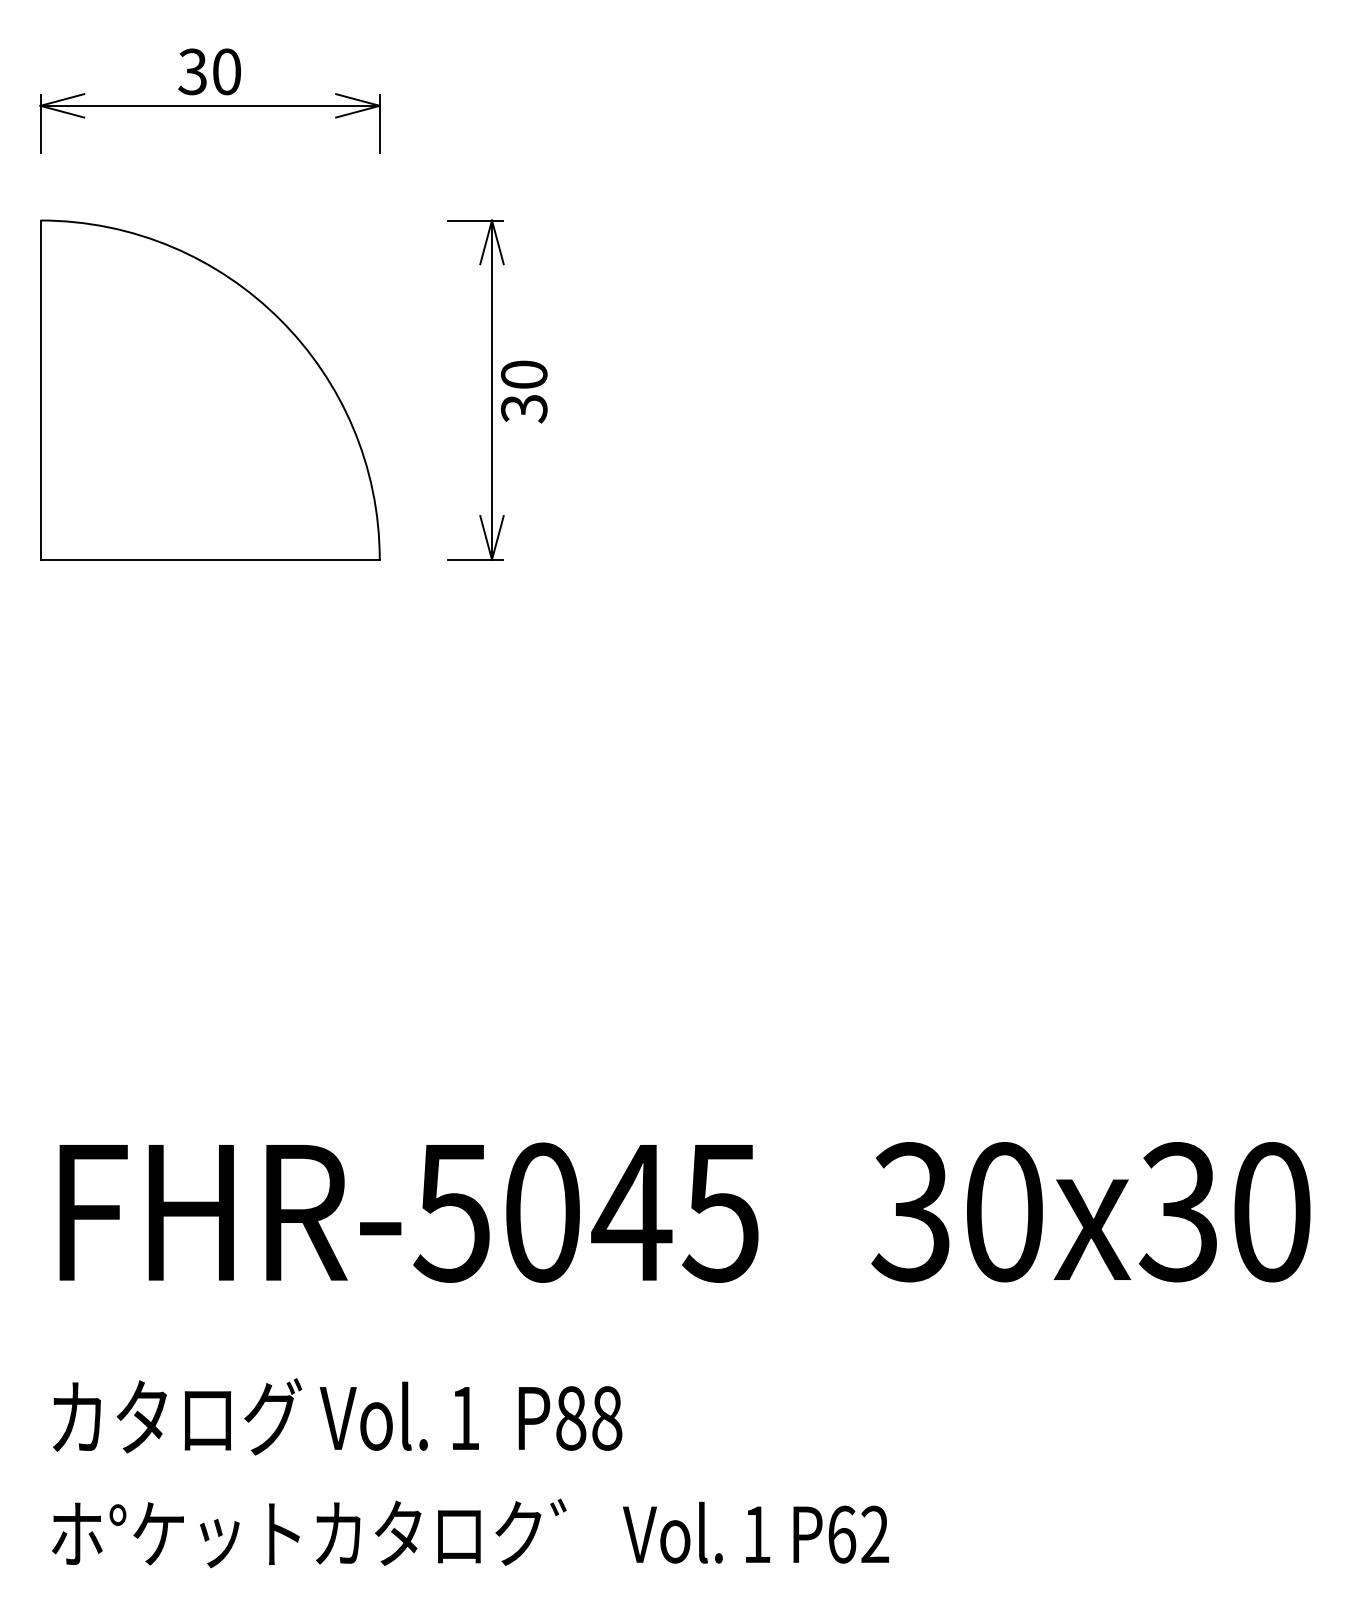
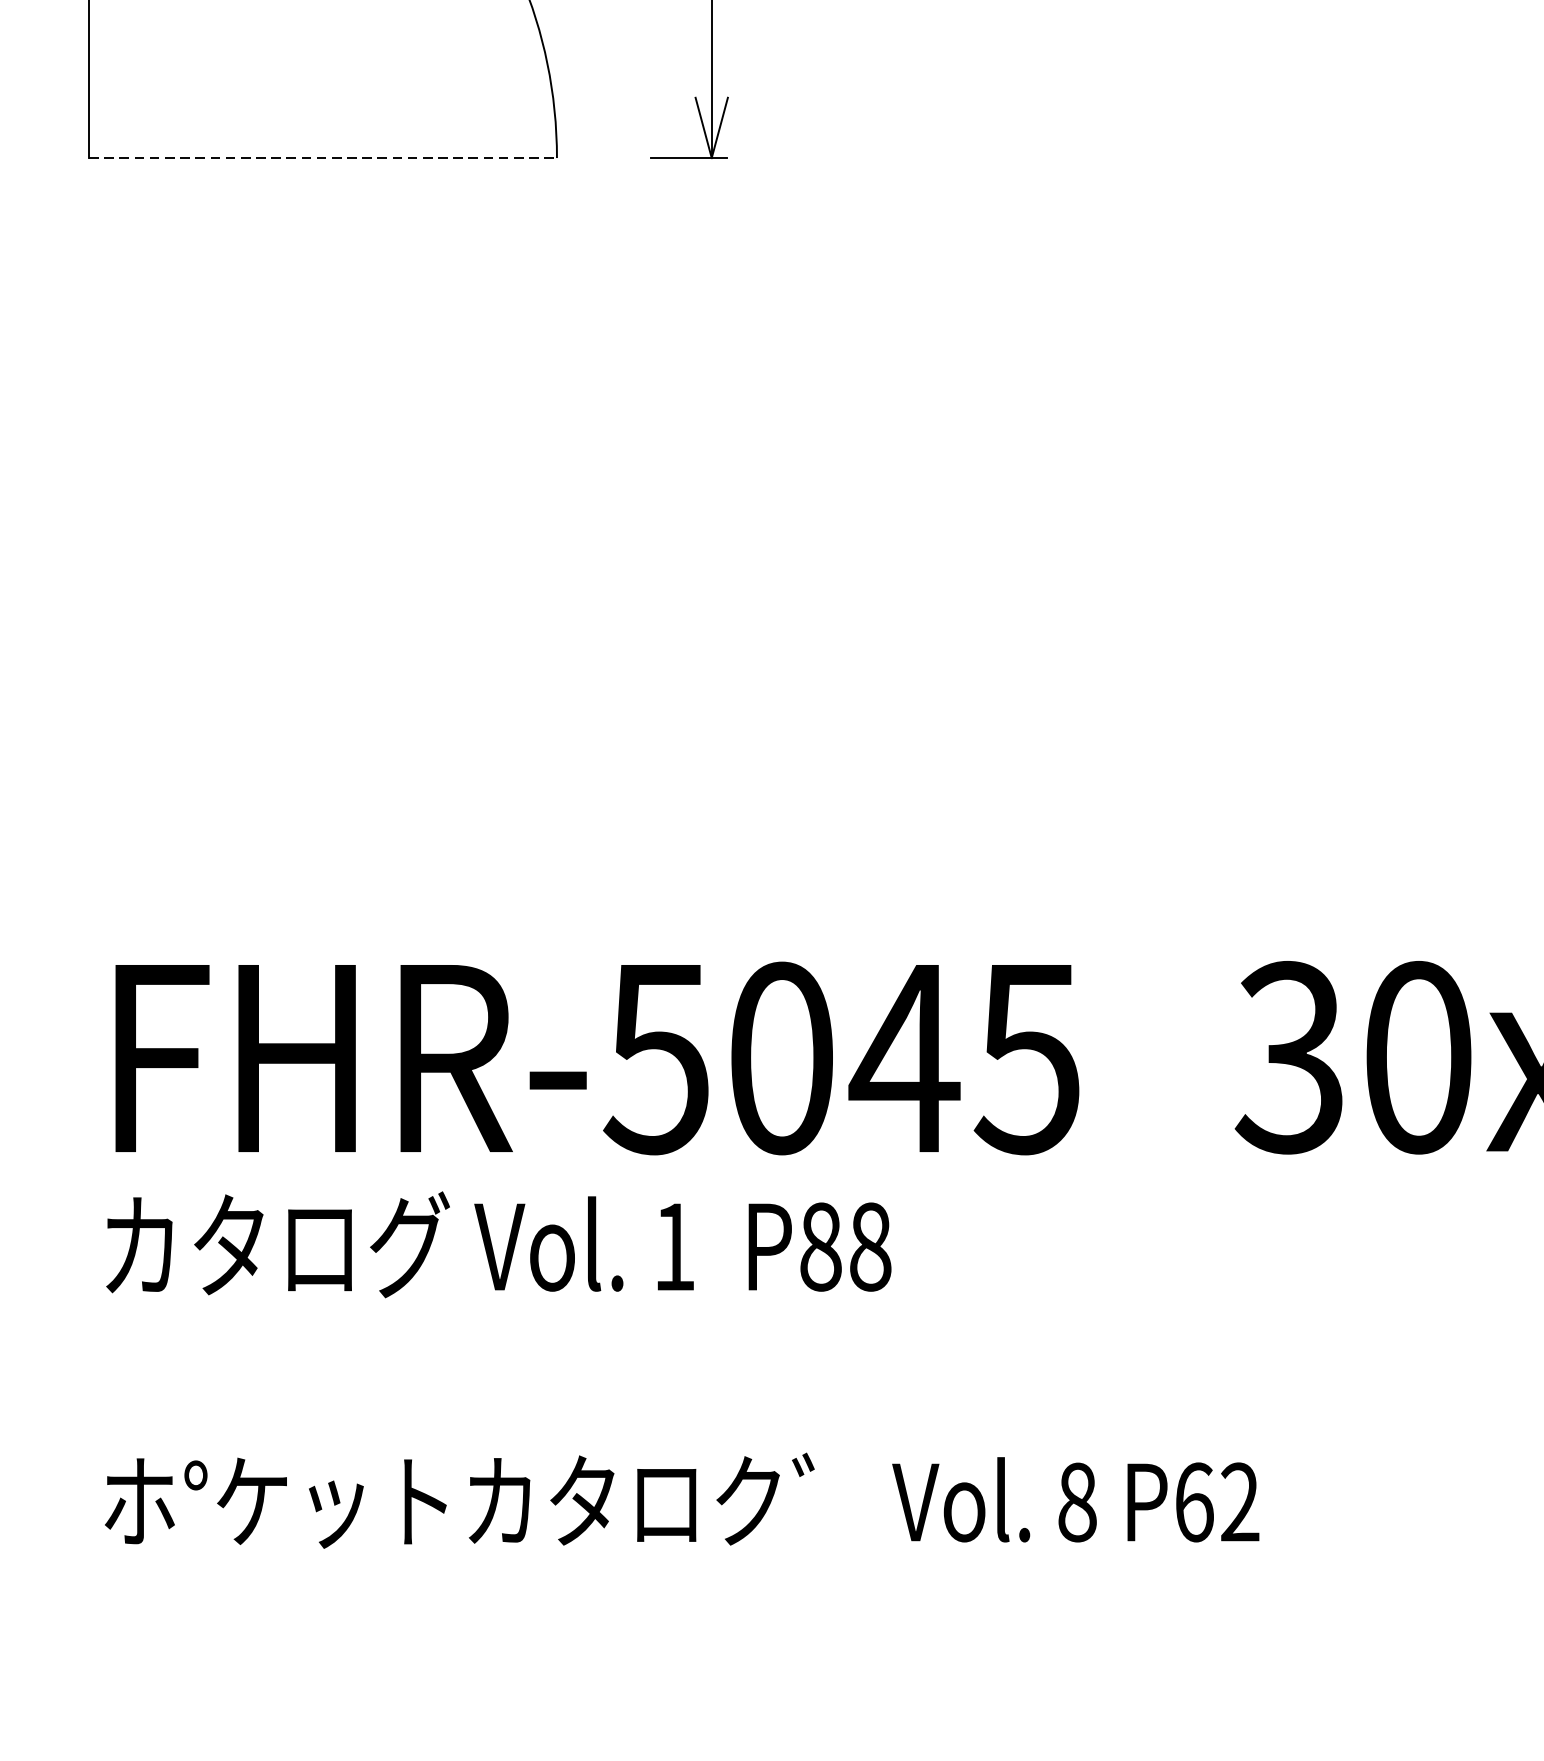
line: (210, 559) -> (323, 157), solid -> dashed
text: (337, 1416) -> (498, 1244), moved
text: (757, 1534) -> (1077, 1502), 1 -> 8

